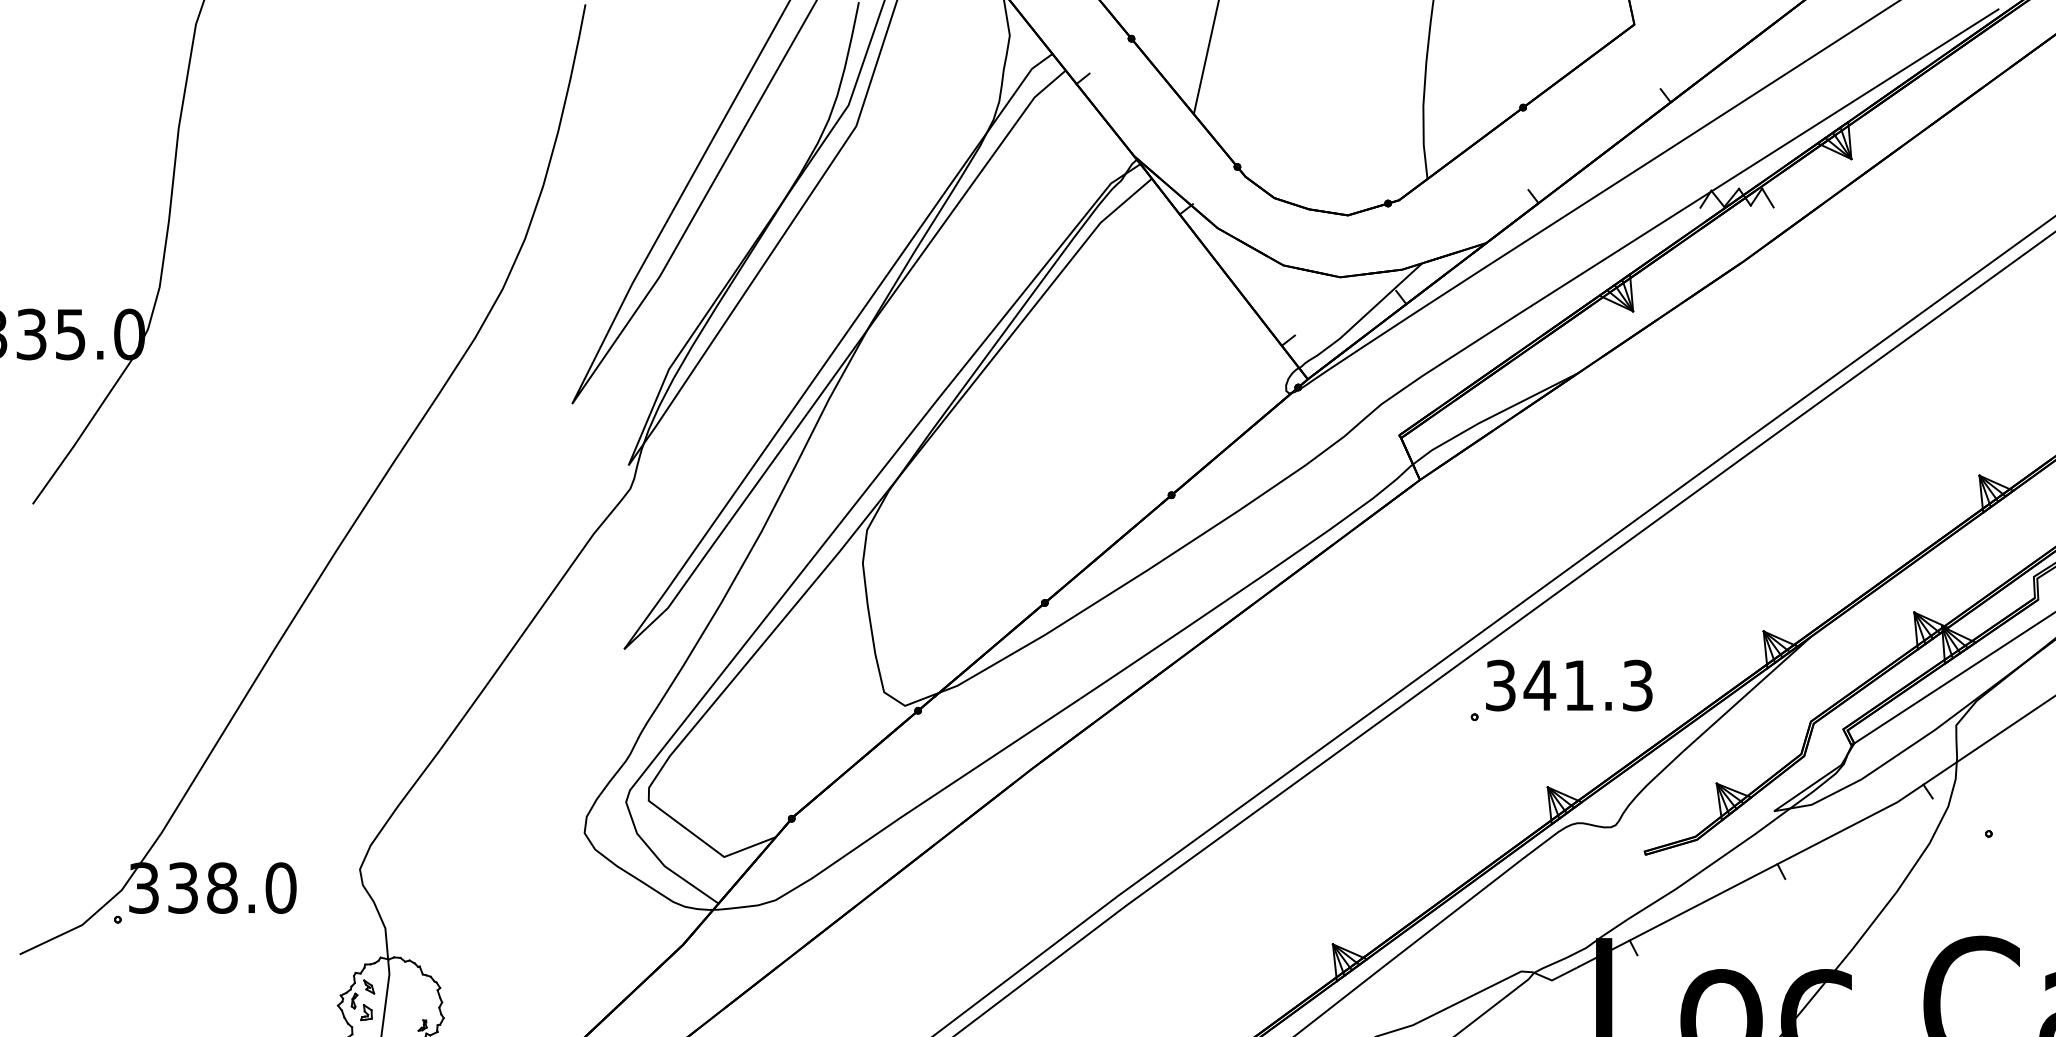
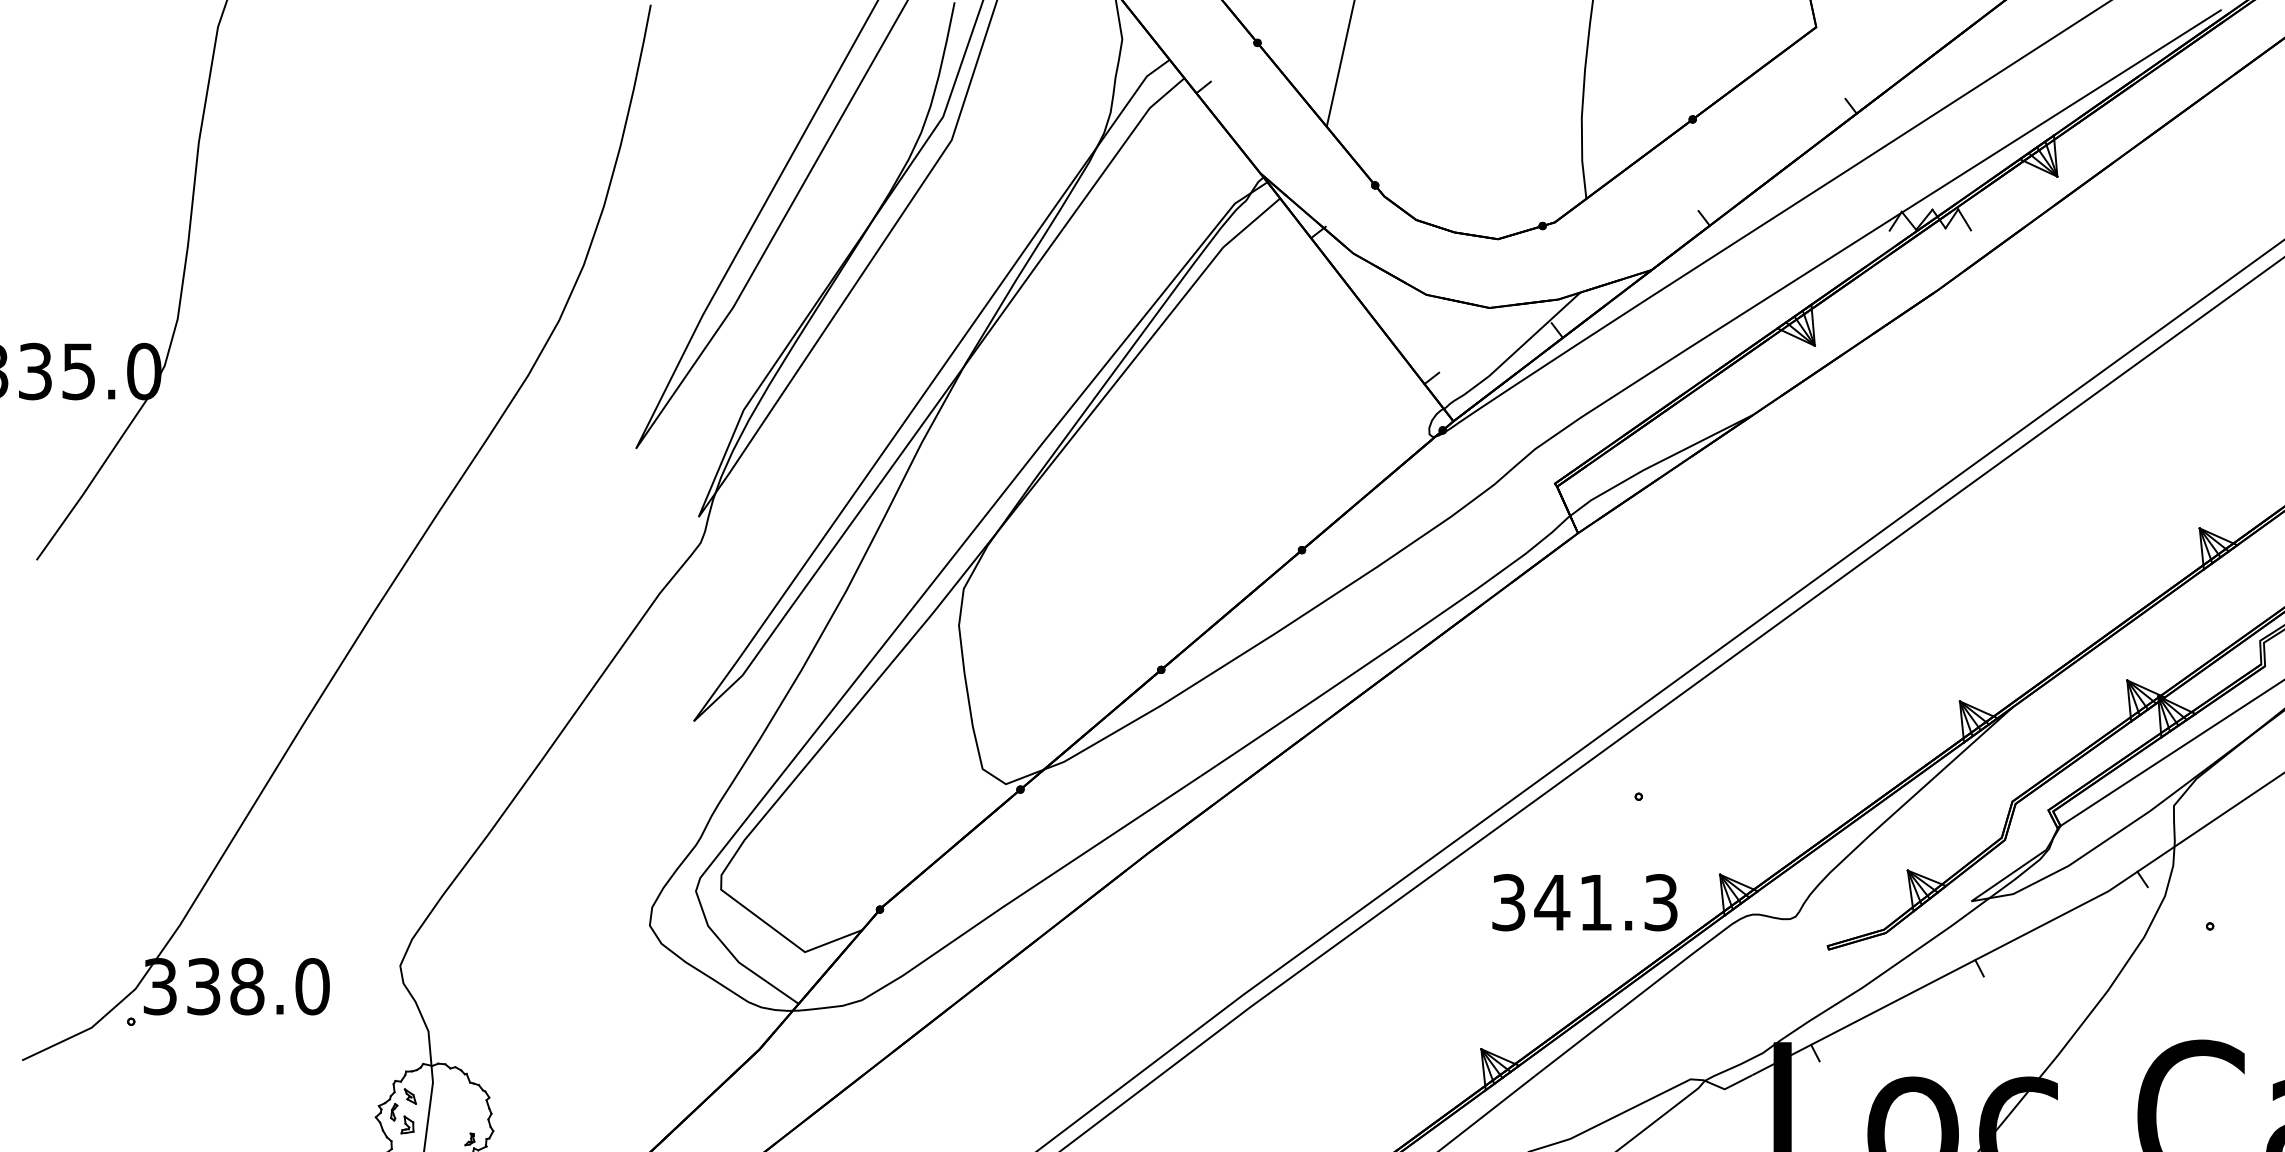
text: (1568, 685) -> (1584, 902), moved

